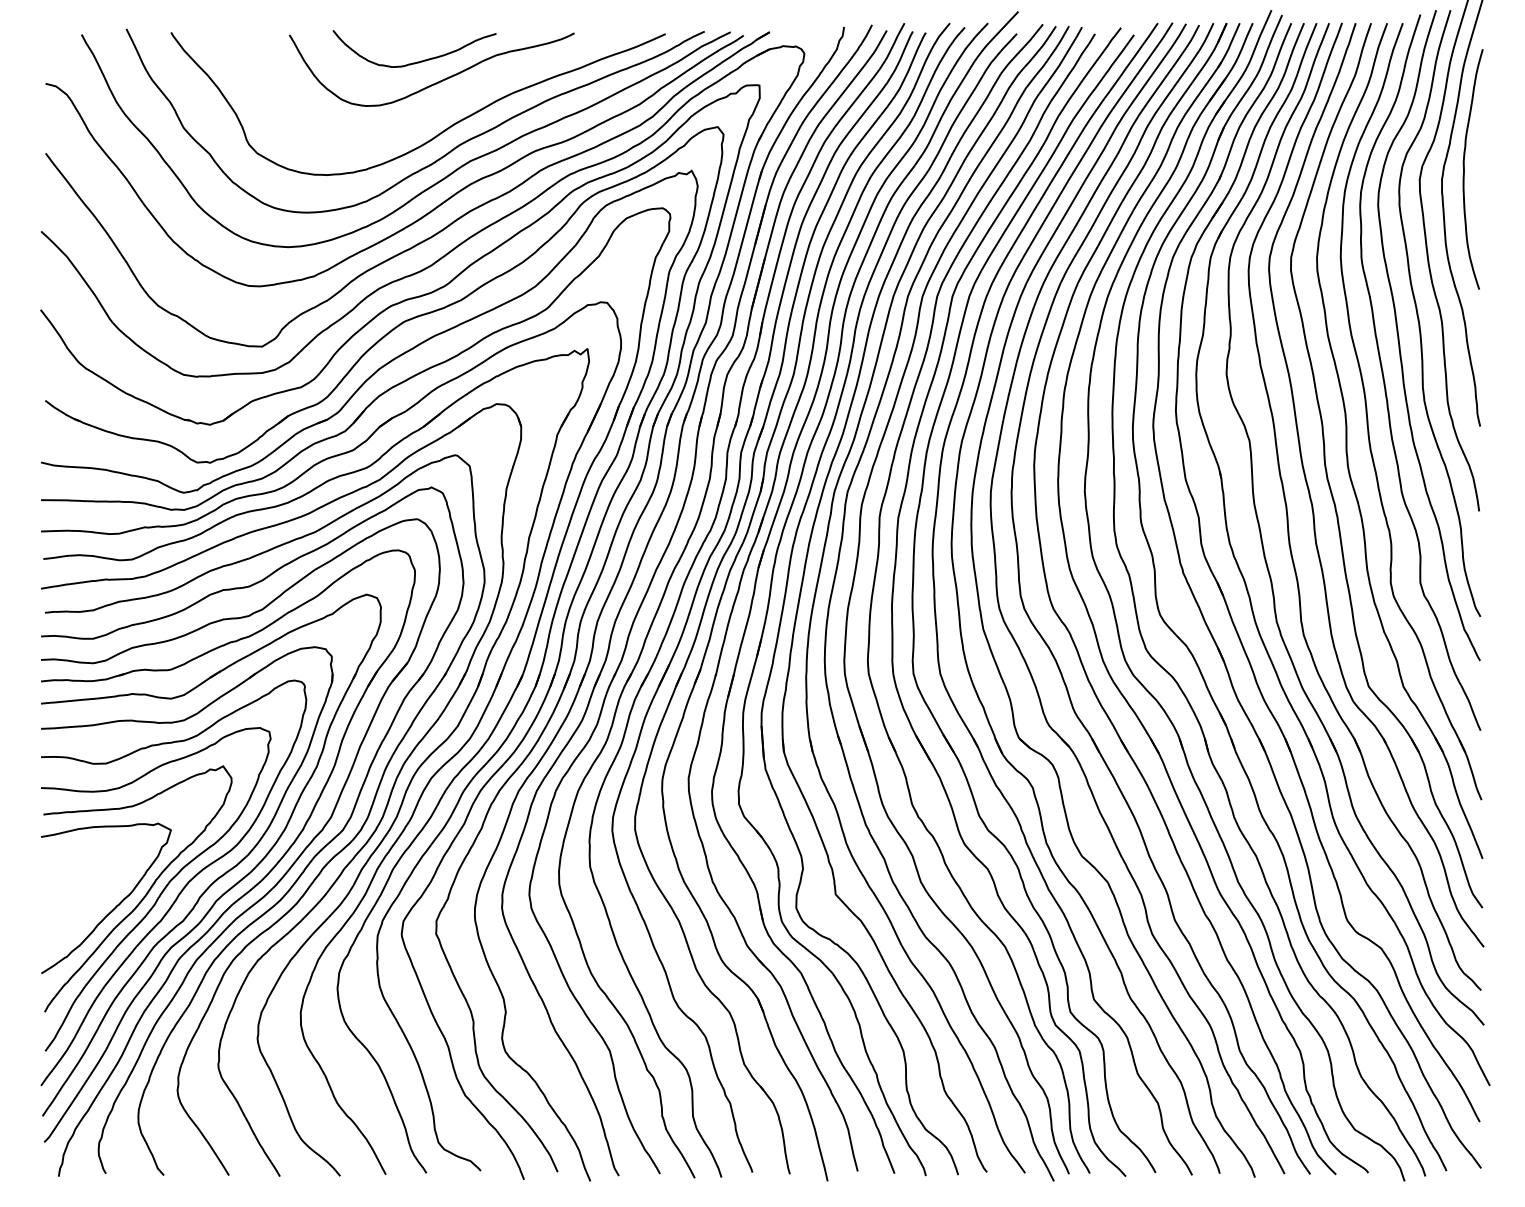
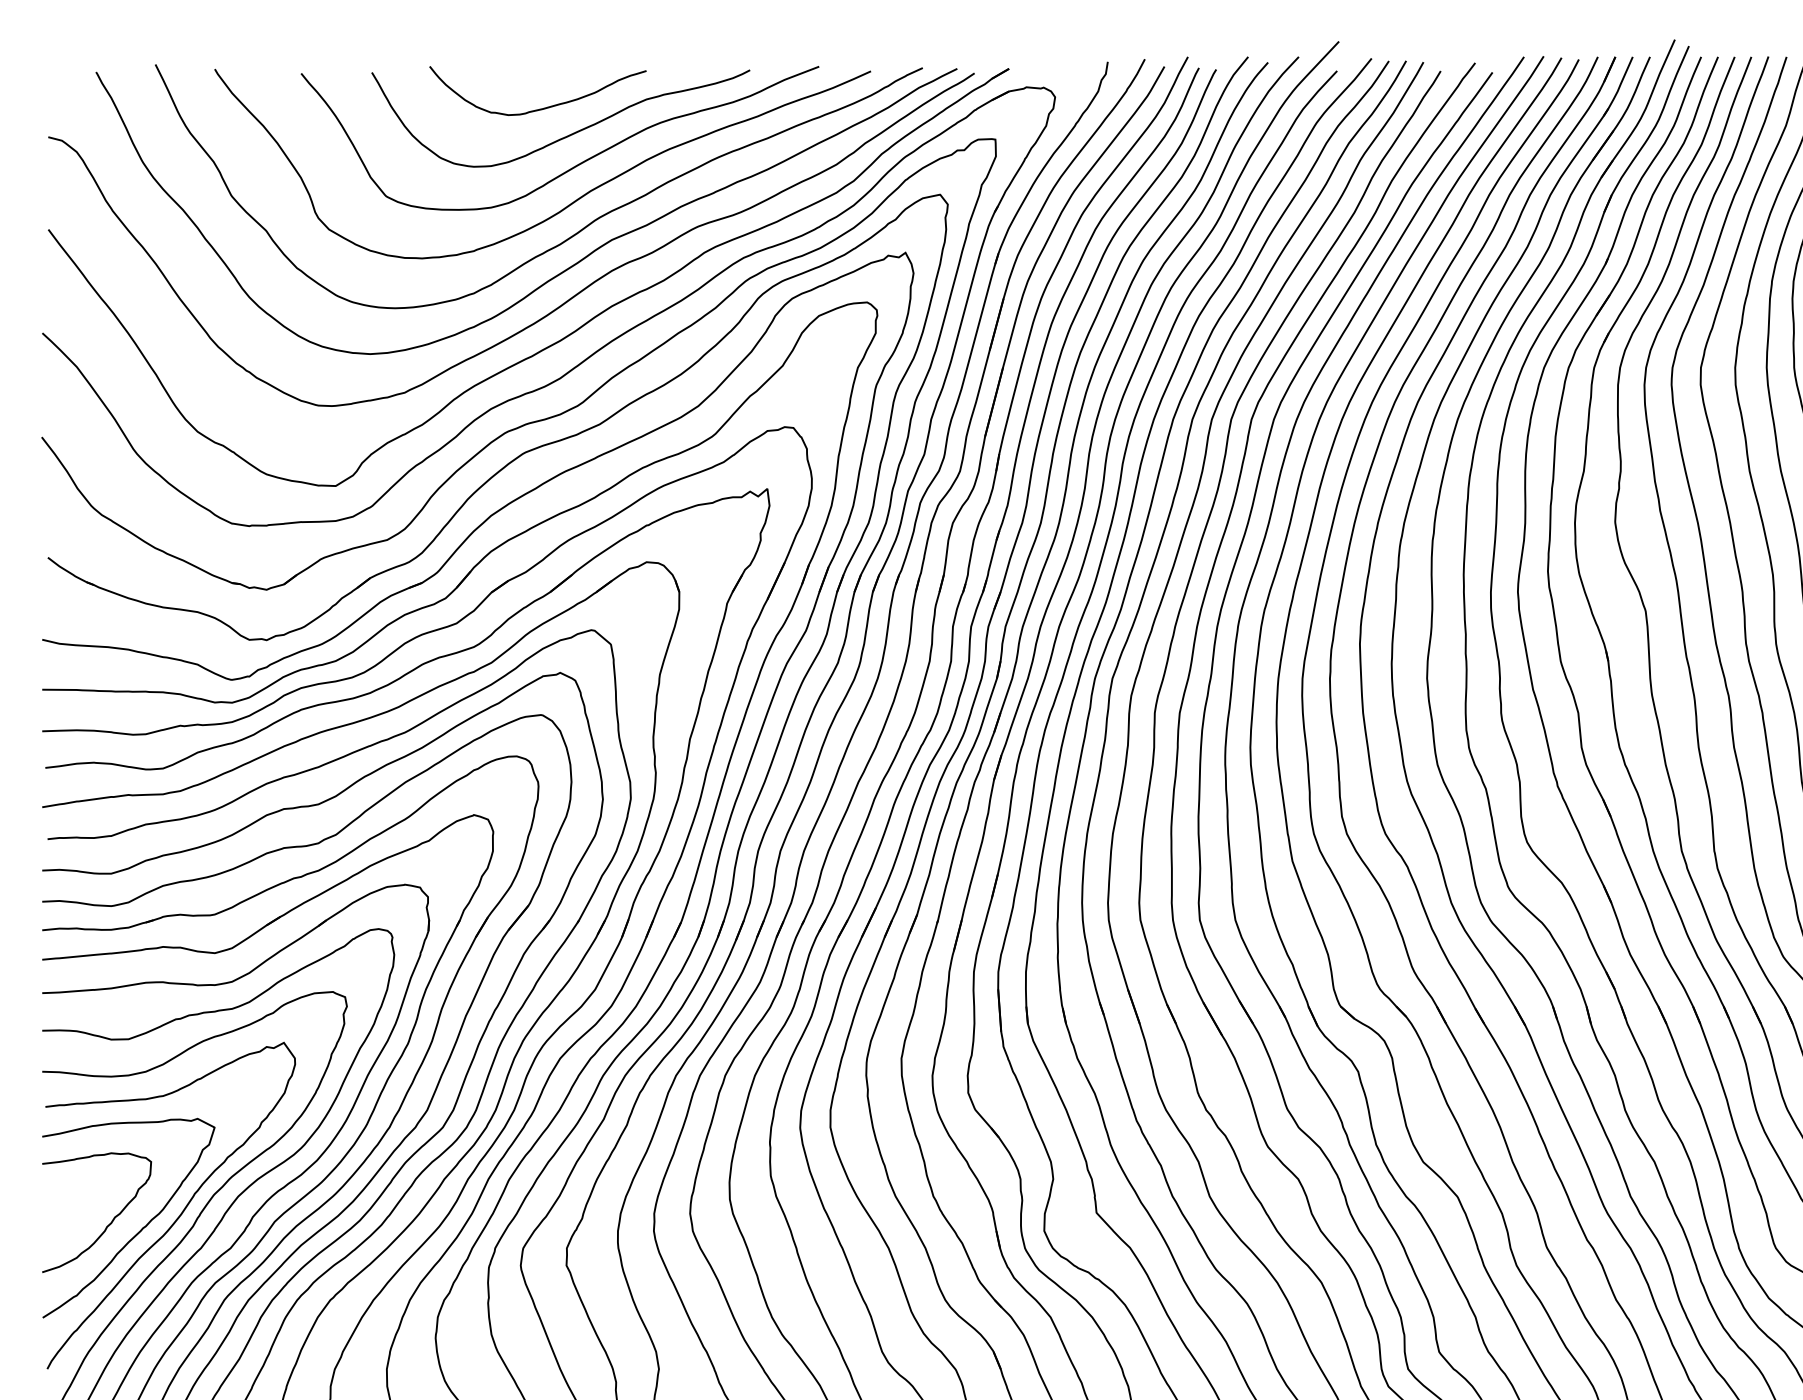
curve: (441, 105) -> (573, 166), added
curve: (93, 899) -> (111, 1219), added

